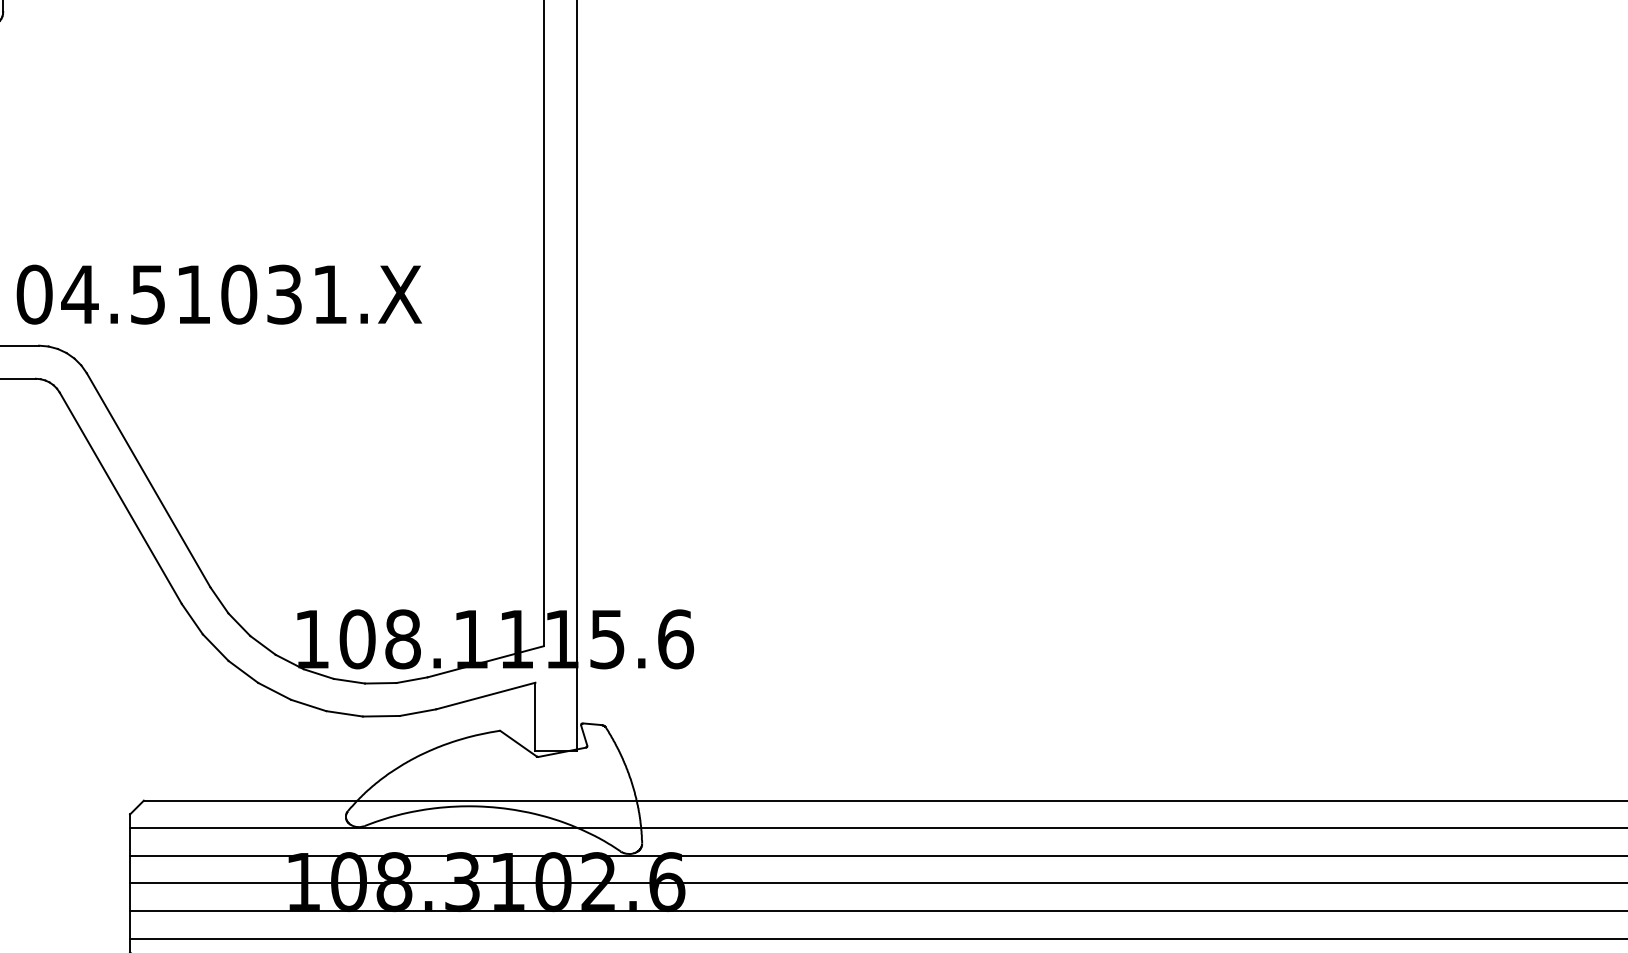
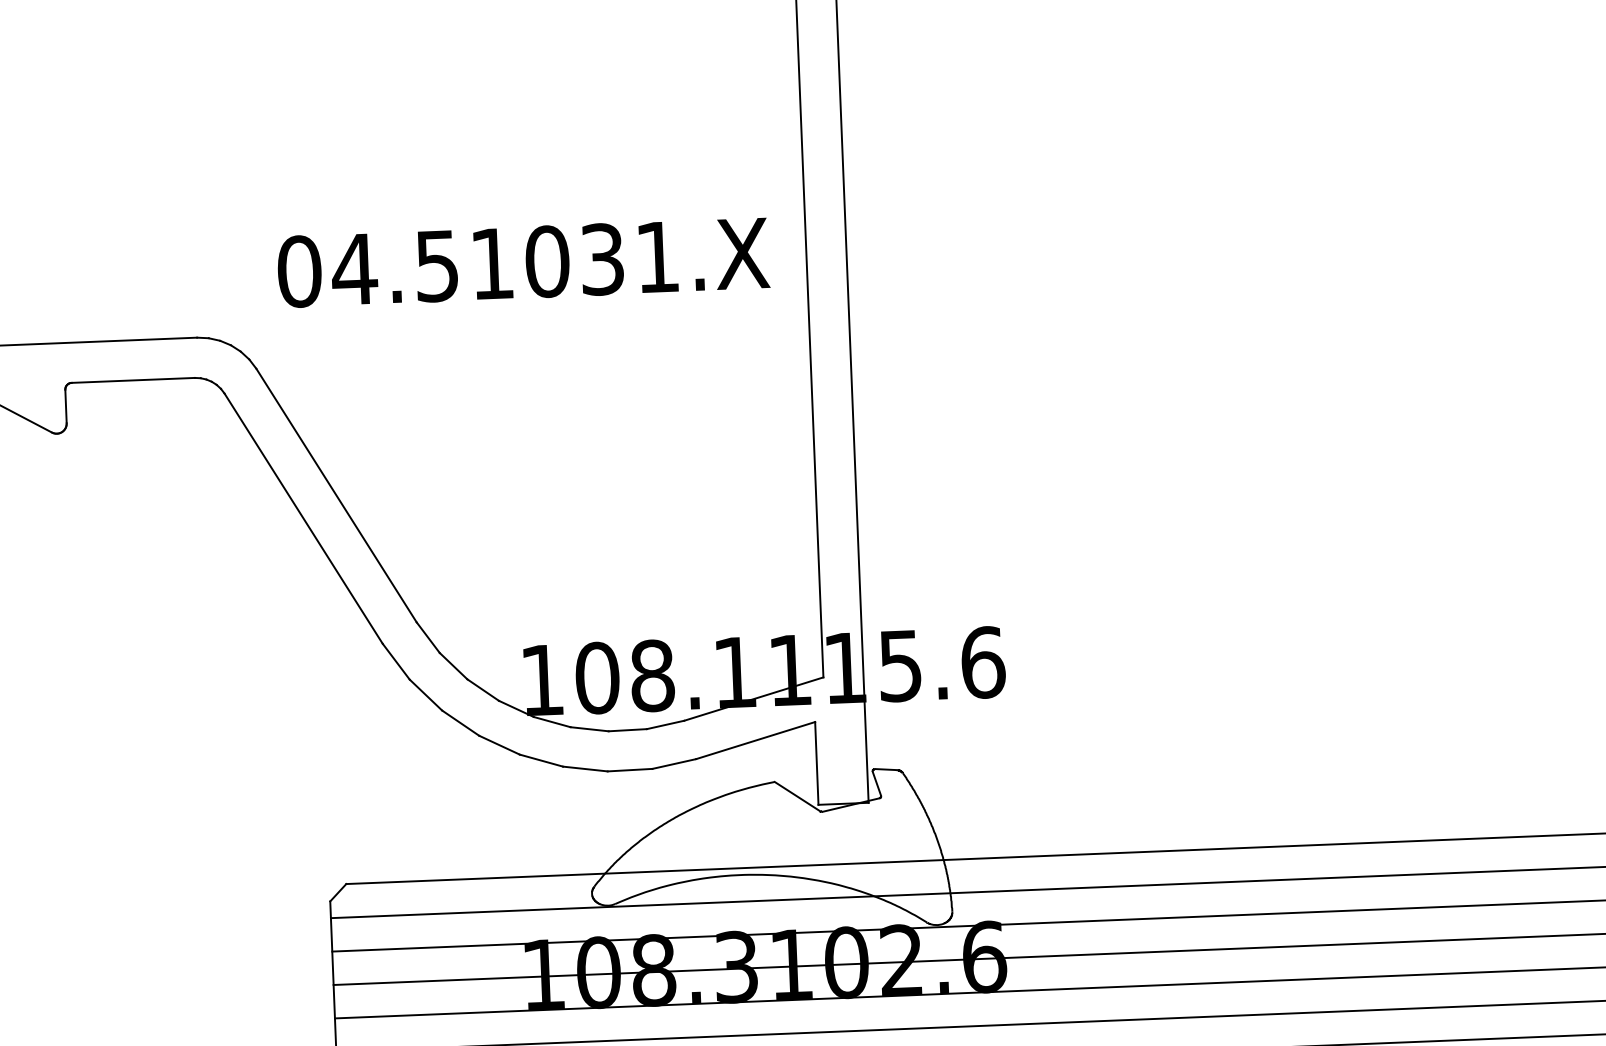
text: (218, 294) -> (522, 262), moved

